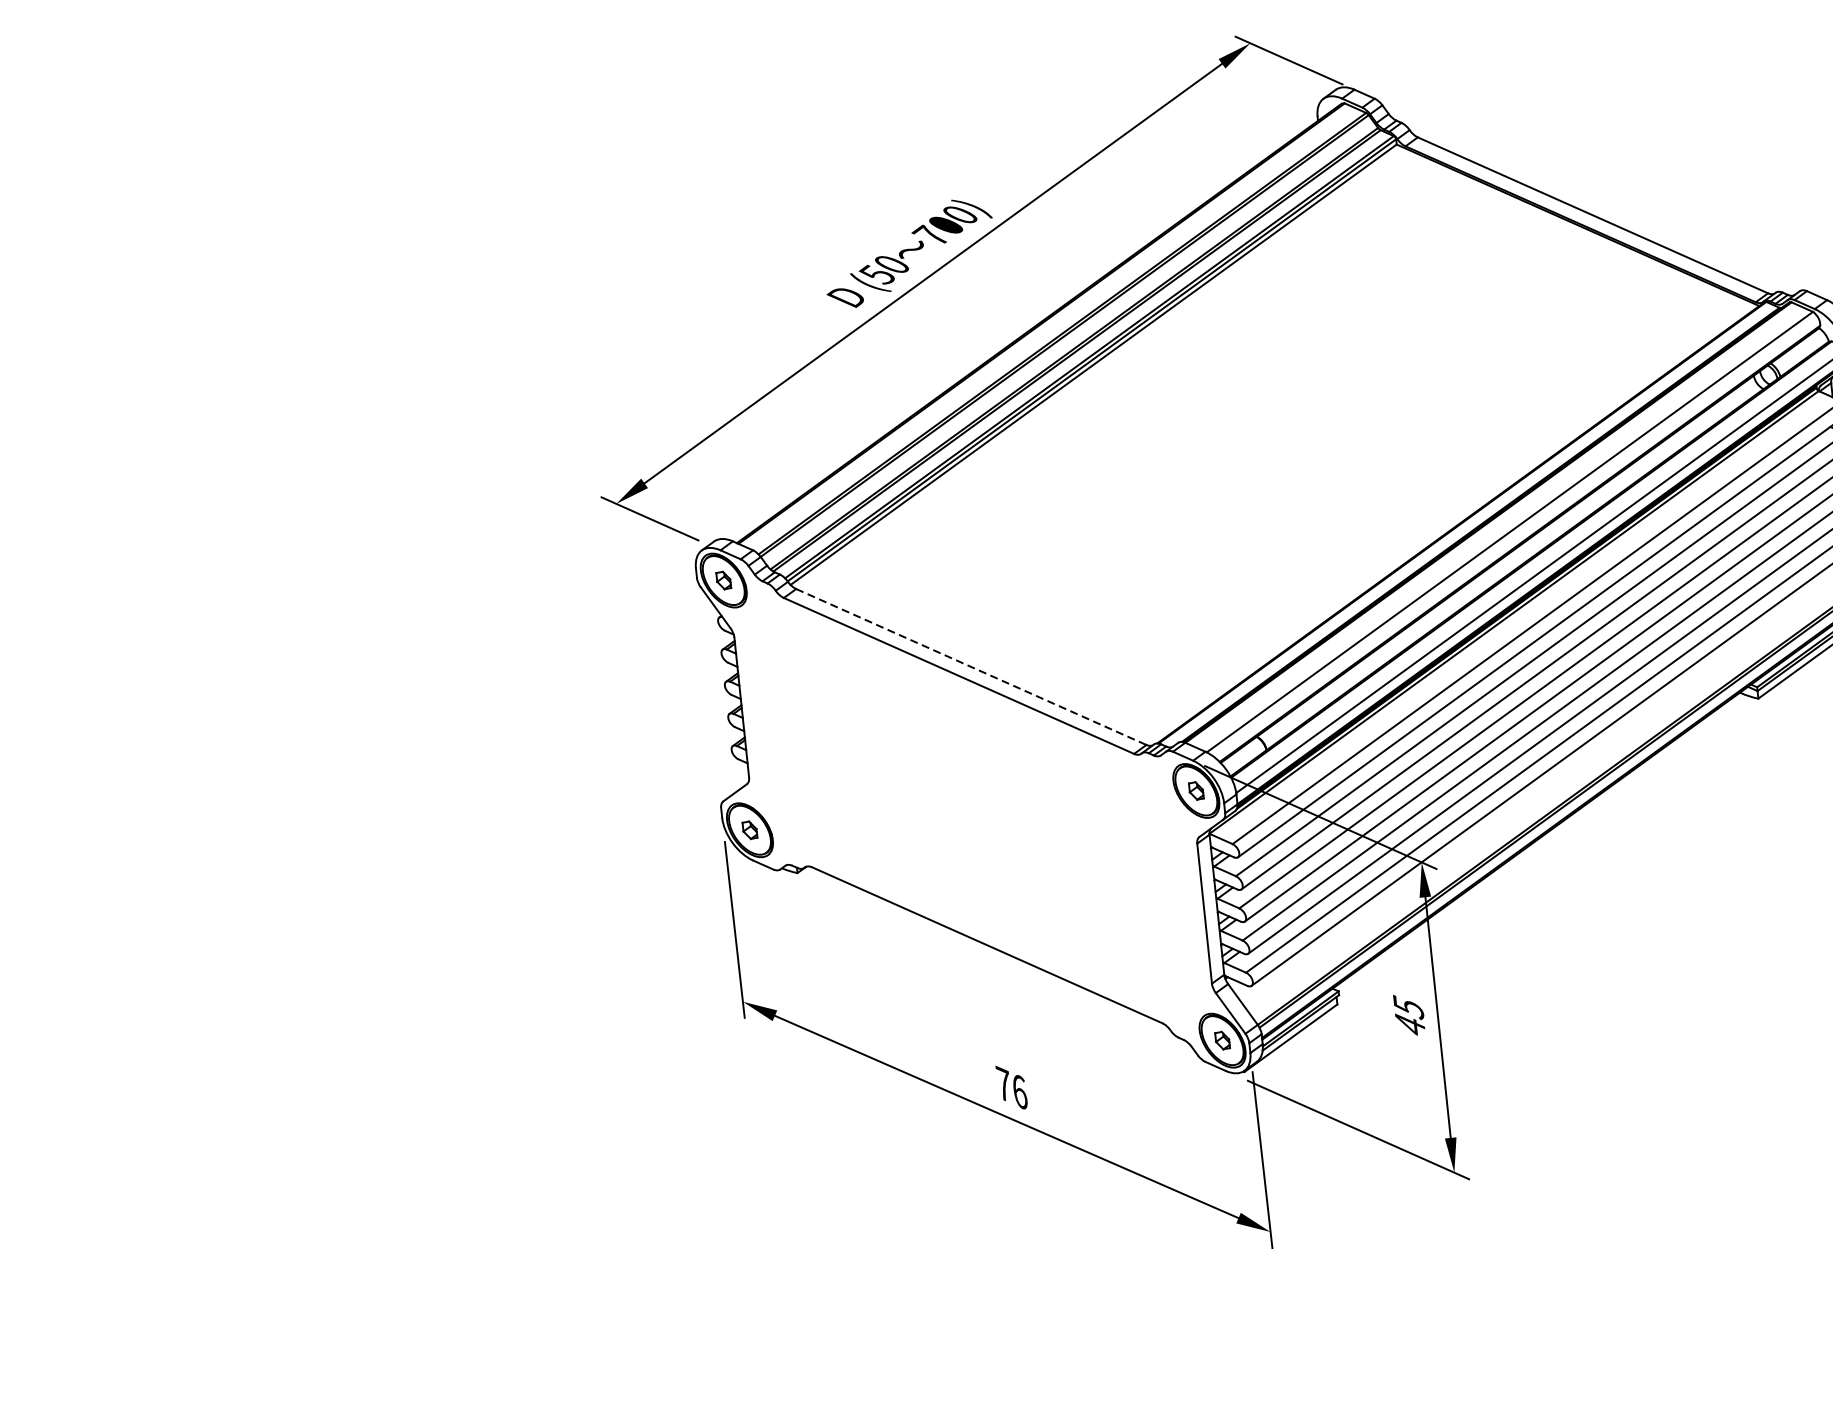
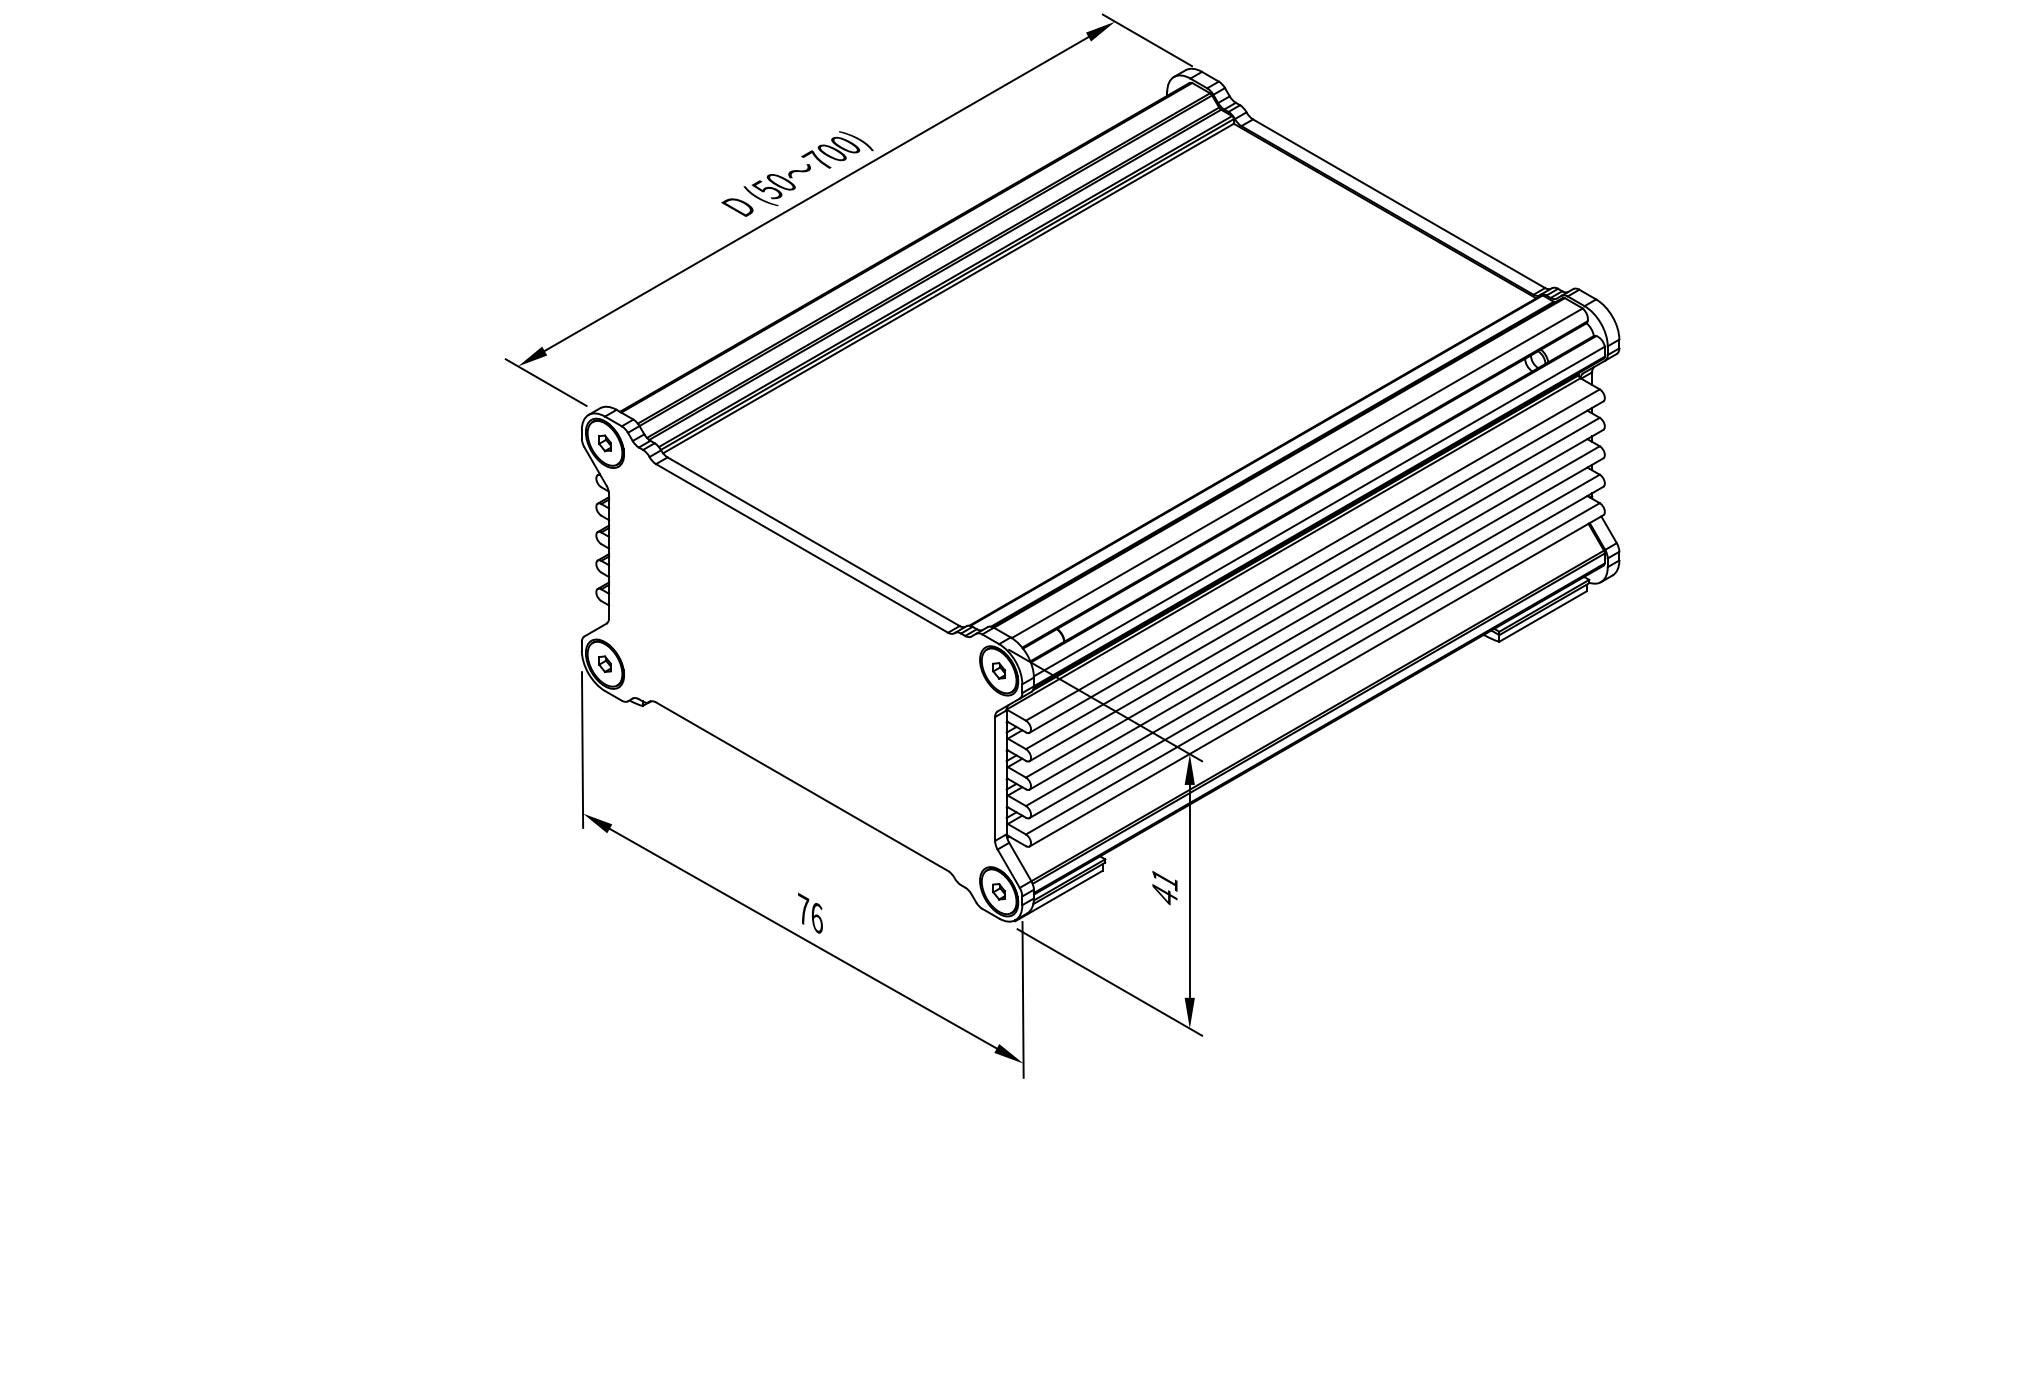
line: (971, 666) -> (813, 541), dashed -> solid
text: (1408, 1007) -> (1164, 879), 45 -> 41

